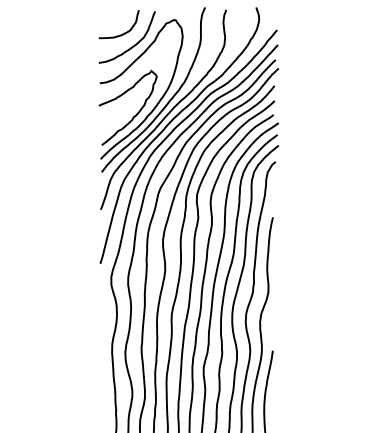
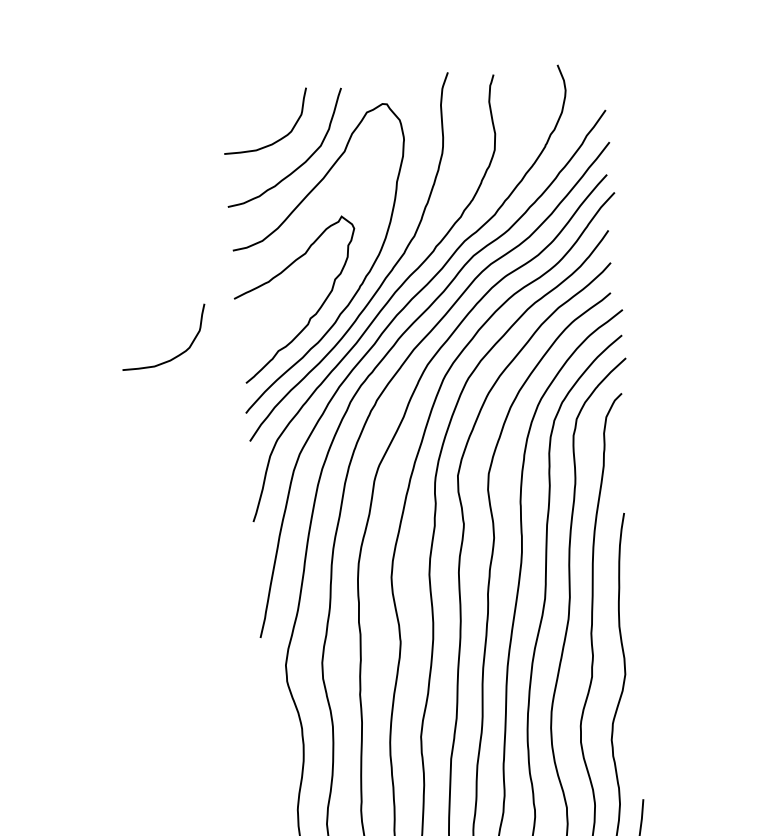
curve: (68, 130) -> (172, 356), added

